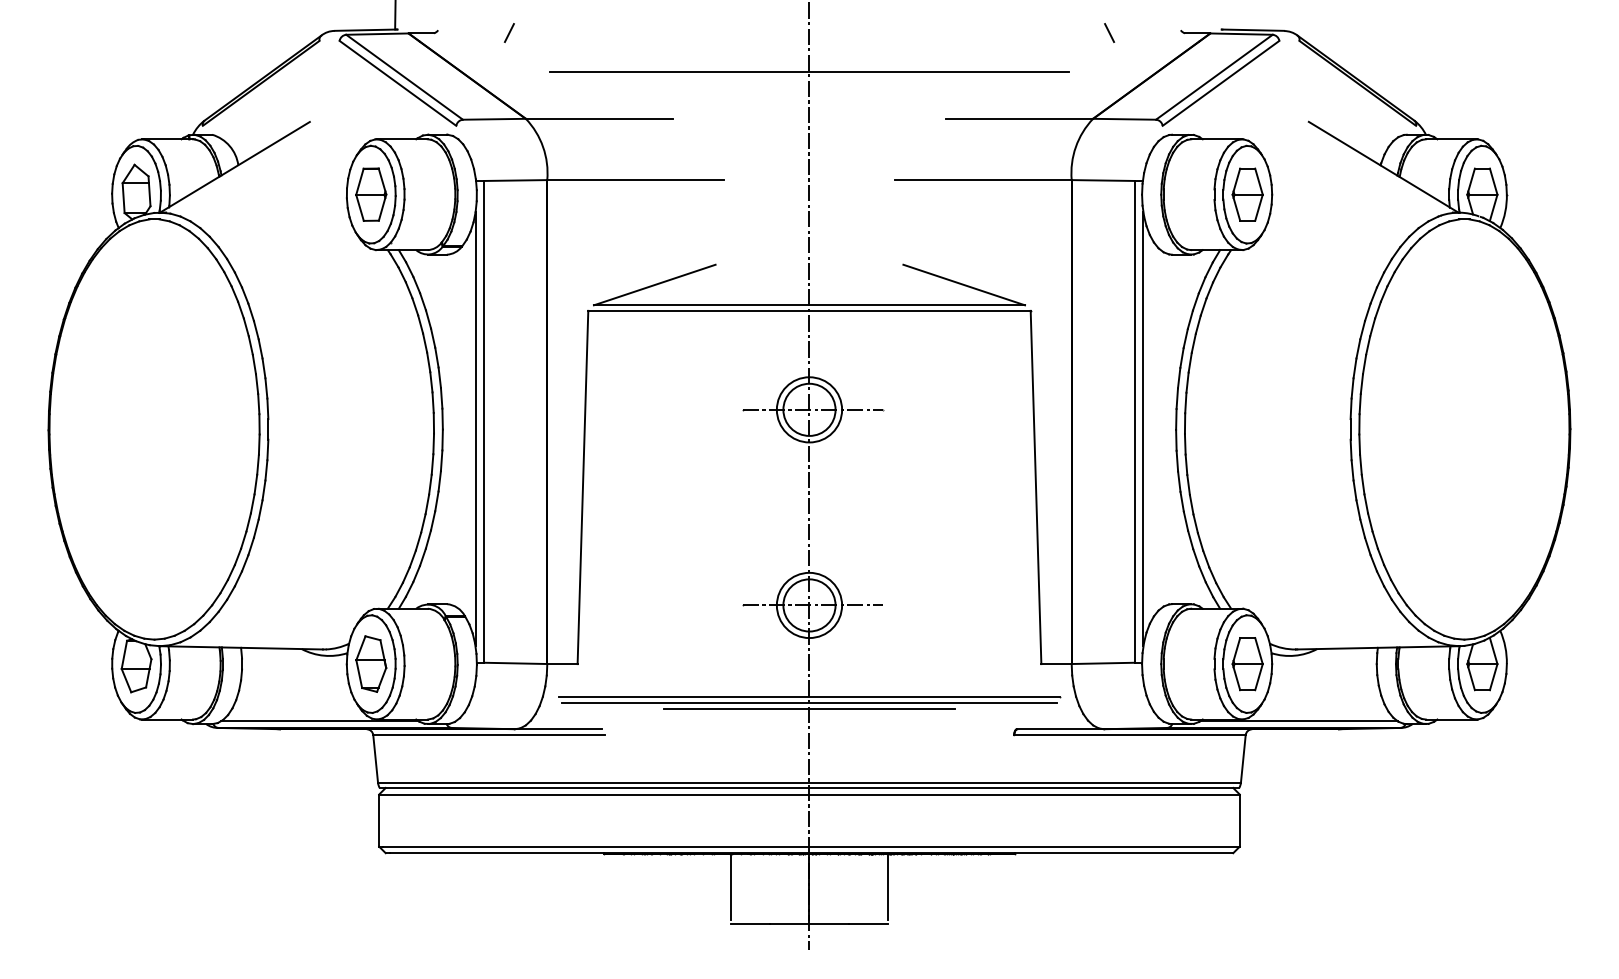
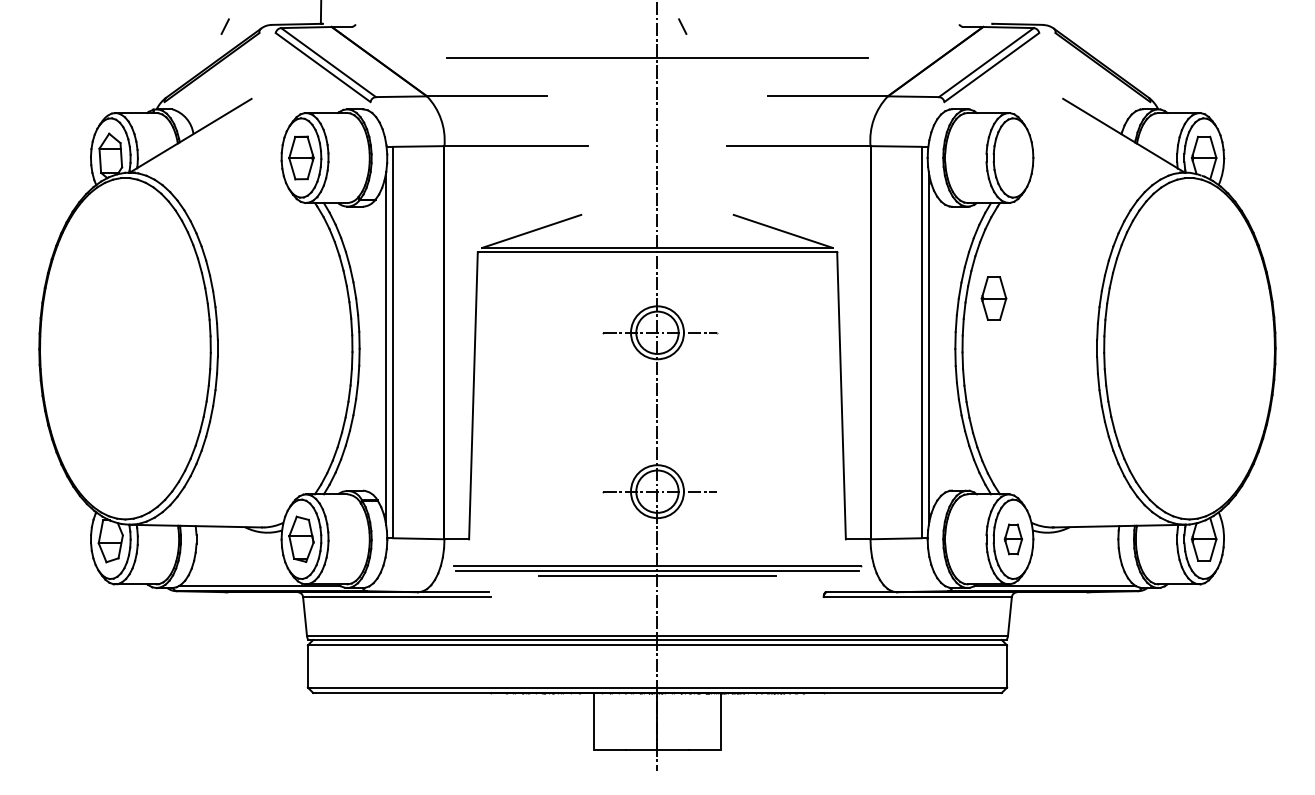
line: (508, 32) -> (224, 26), moved
line: (1109, 32) -> (682, 26), moved
part: (1247, 194) -> (993, 298), moved
part: (1247, 664) -> (1013, 539), size x0.7

